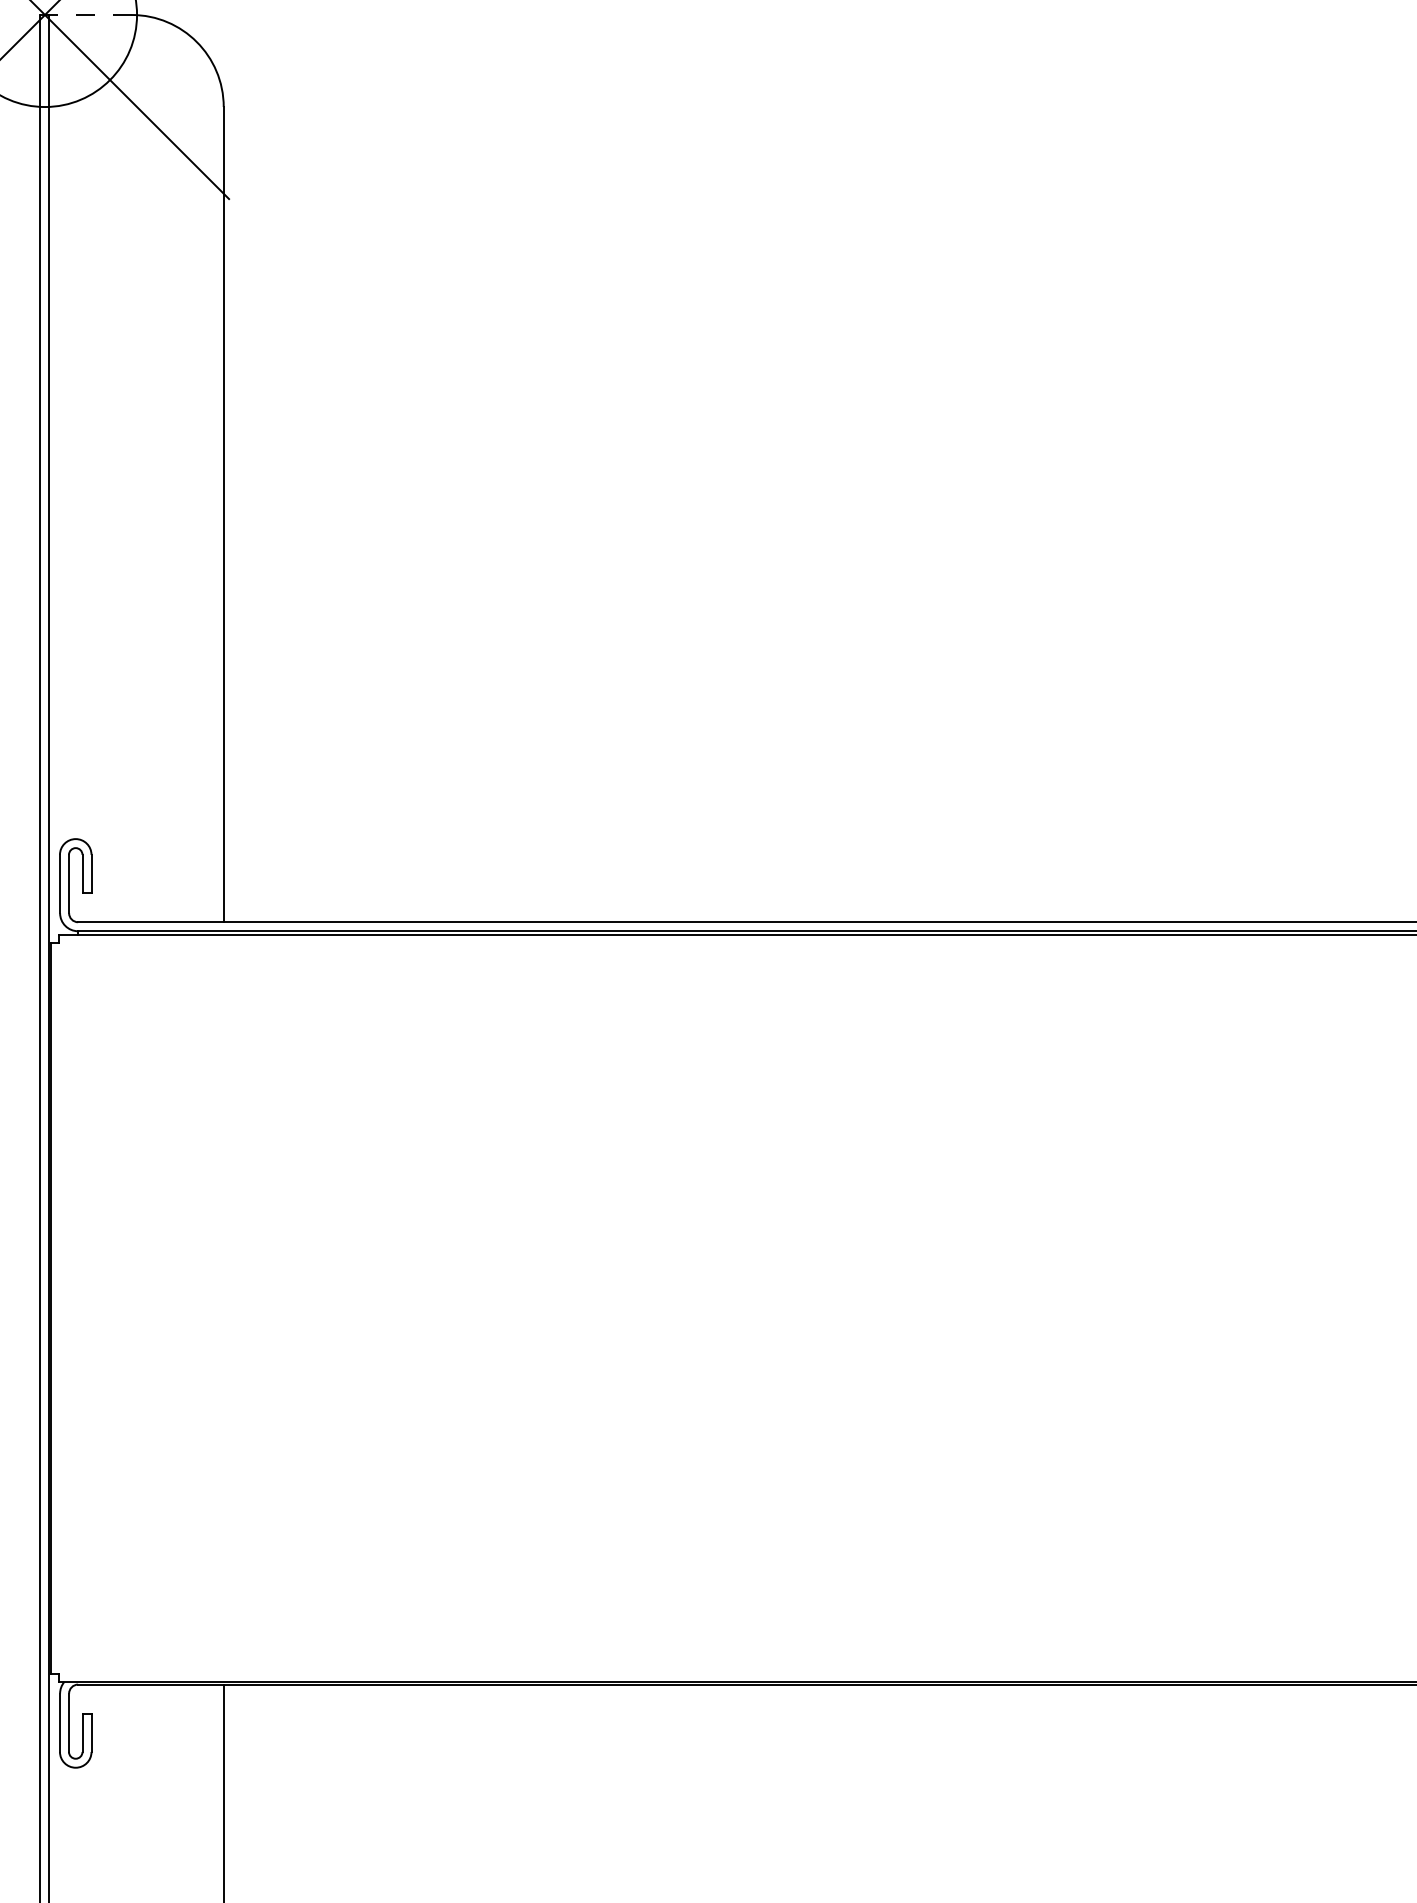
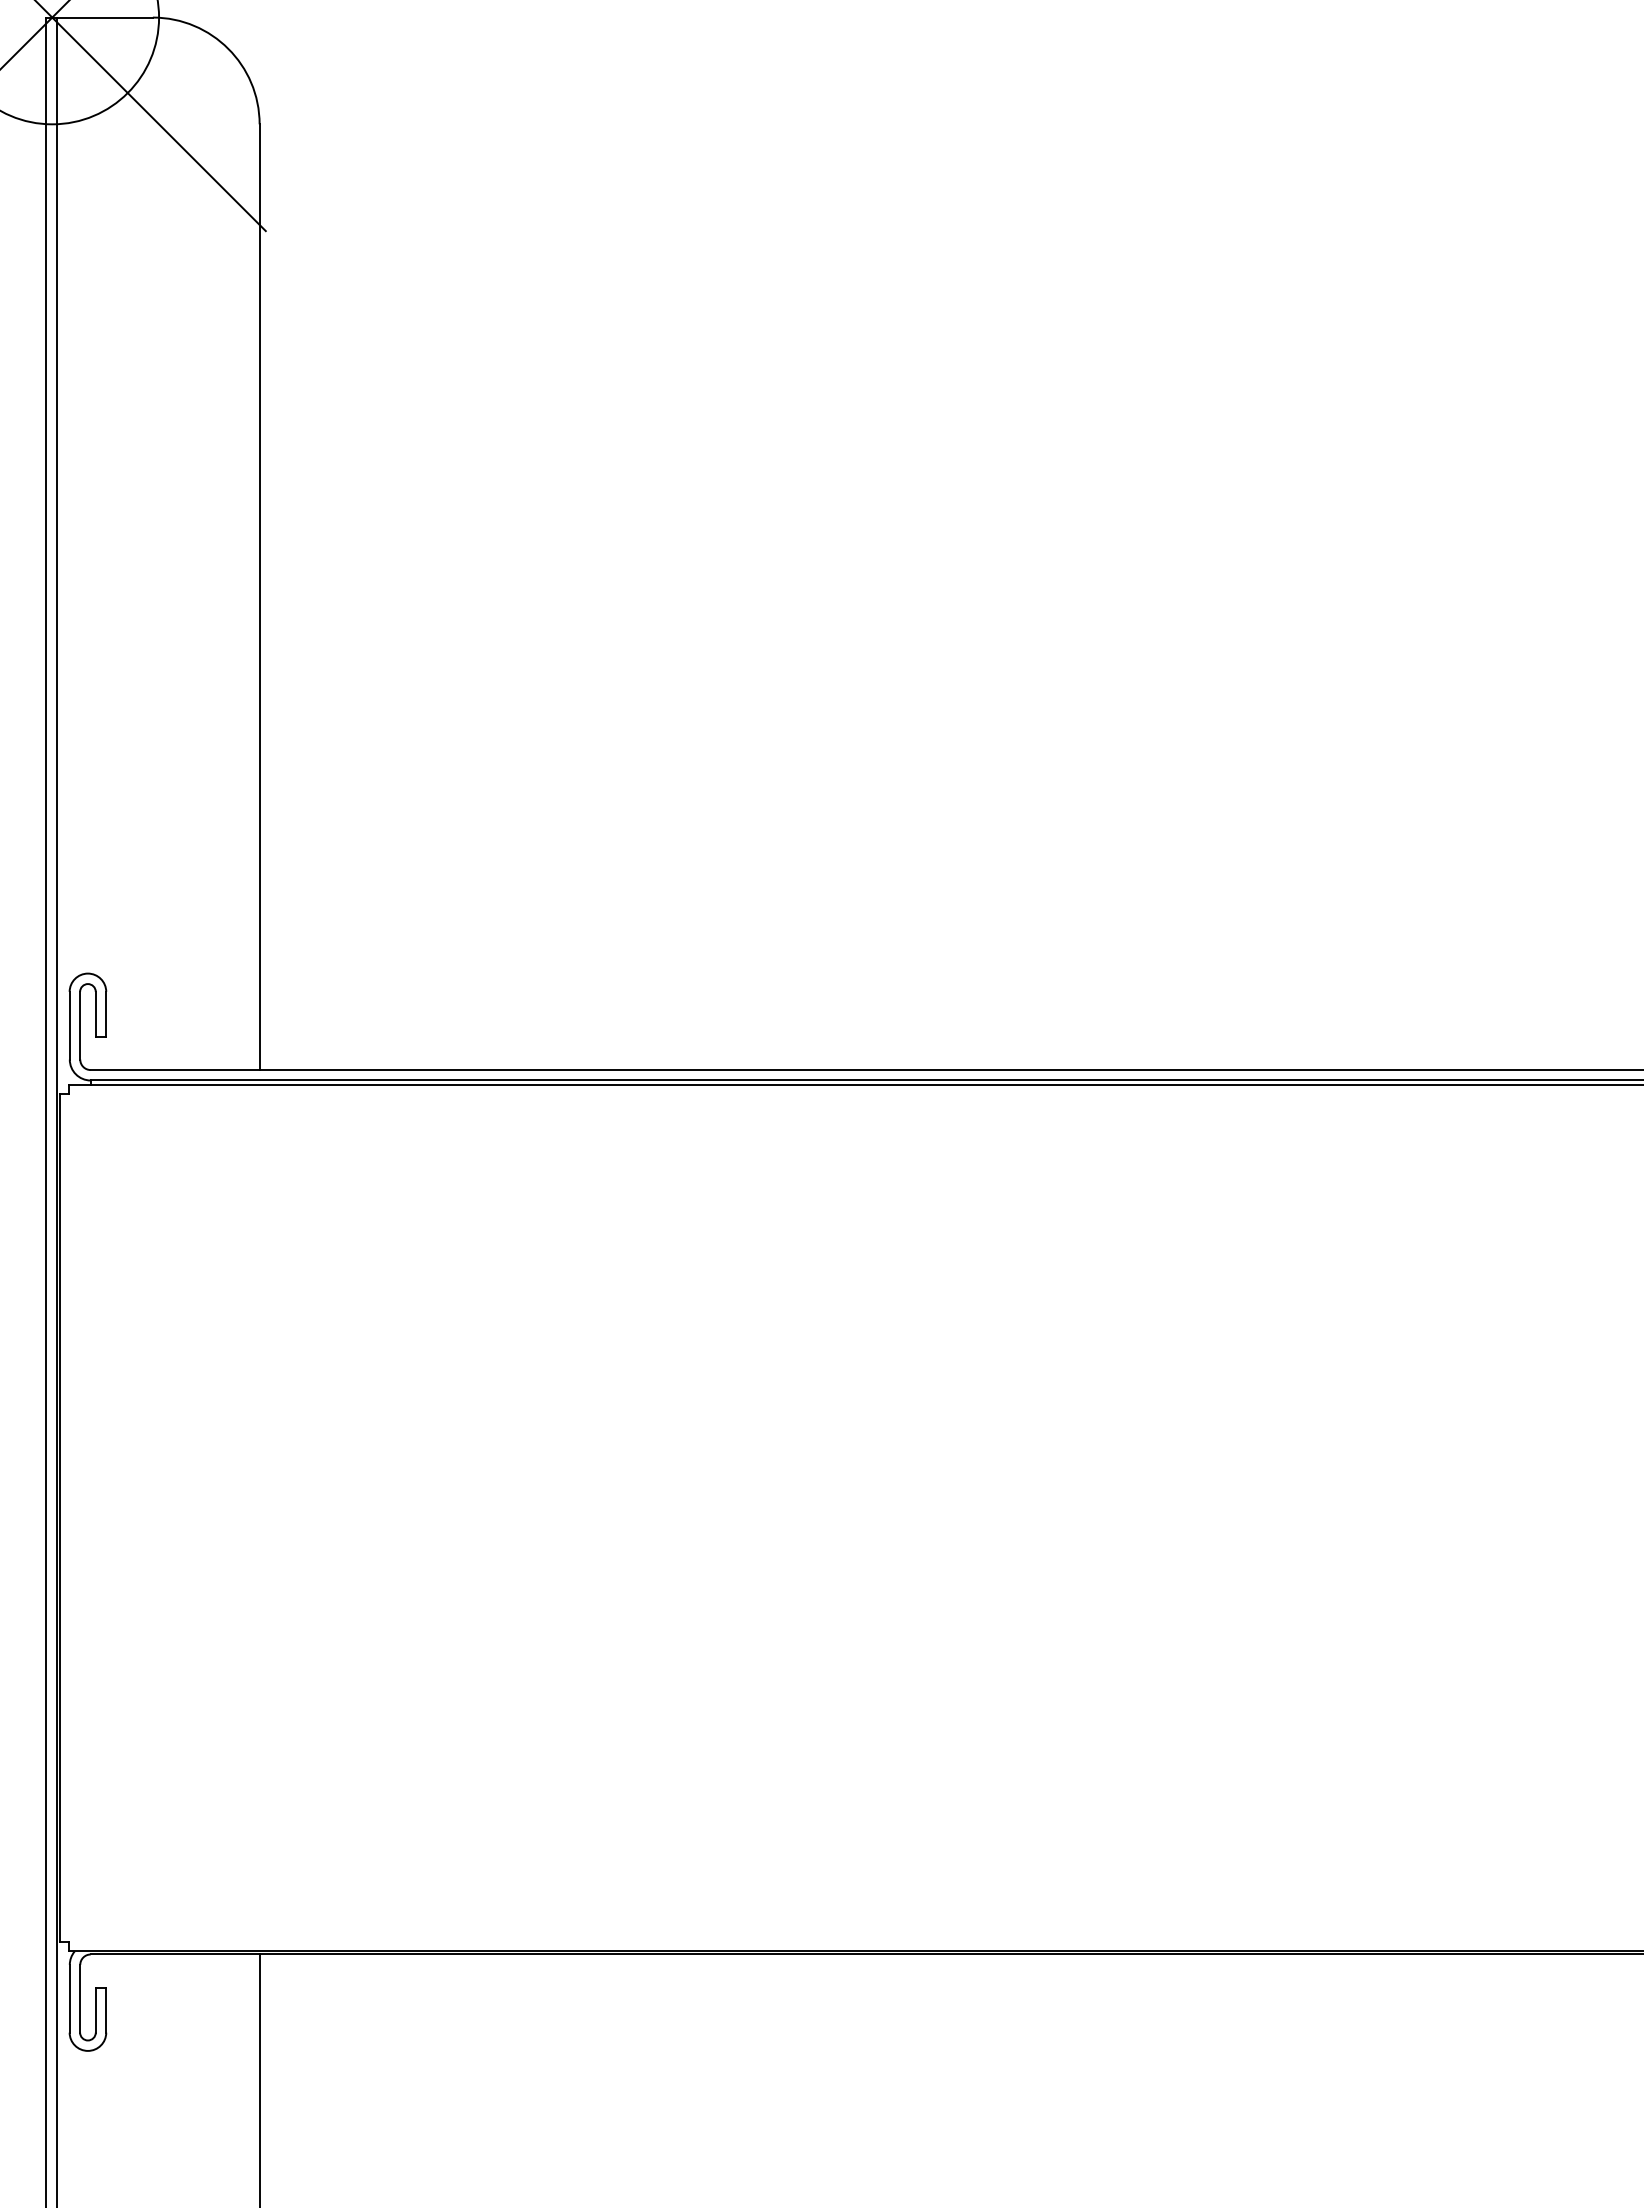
line: (84, 14) -> (98, 17), dashed -> solid

